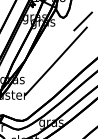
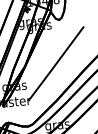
line: (82, 21) -> (78, 21), removed

